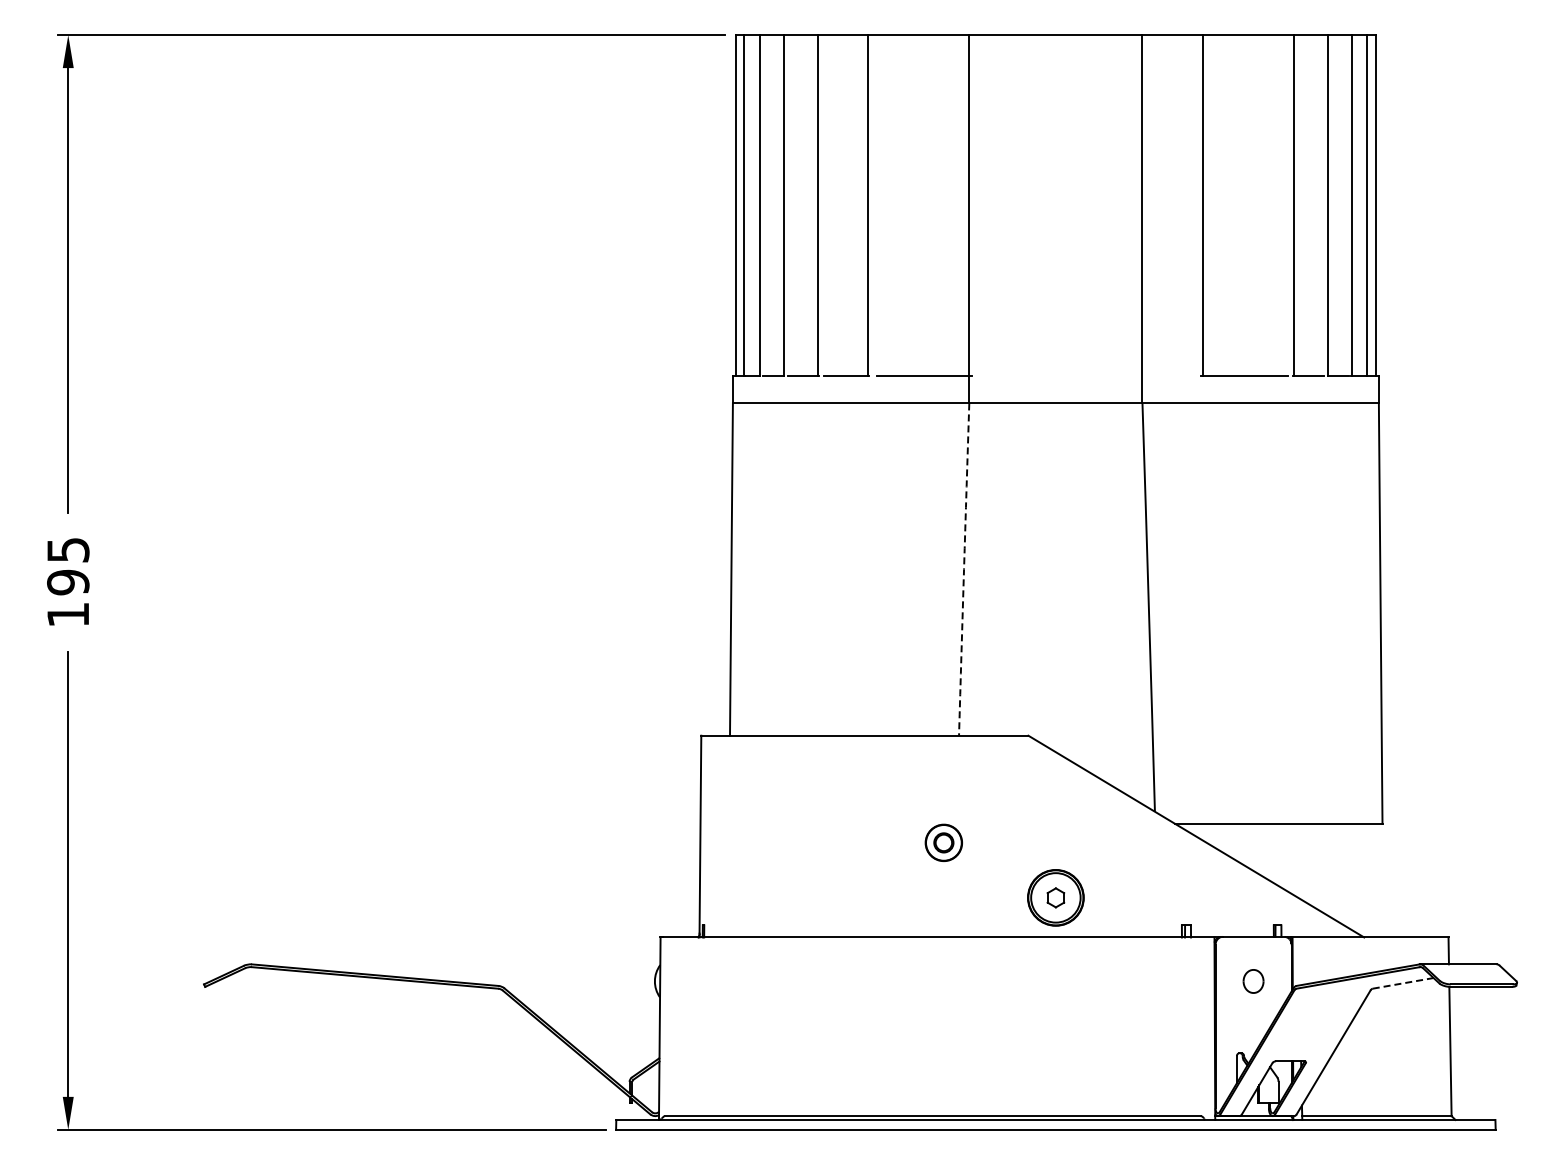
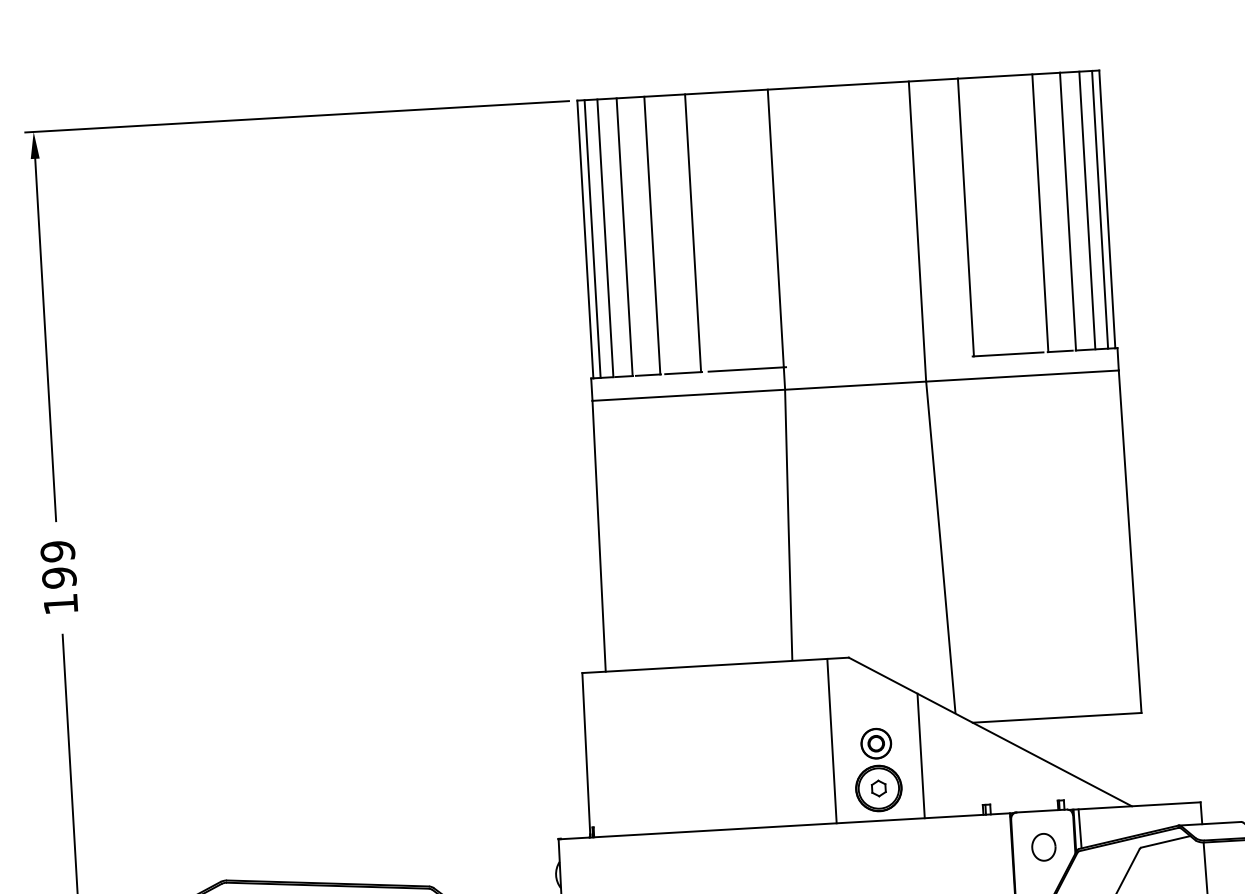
text: (68, 549) -> (58, 551), 195 -> 199
arc: (964, 569) -> (788, 525), dashed -> solid
line: (1001, 836) -> (831, 741), added
part: (943, 842) -> (875, 743), moved
line: (1109, 860) -> (920, 755), added
line: (1298, 961) -> (1079, 828), added
part: (1253, 981) -> (1043, 847), size x1.43
line: (1403, 983) -> (1166, 841), dashed -> solid

